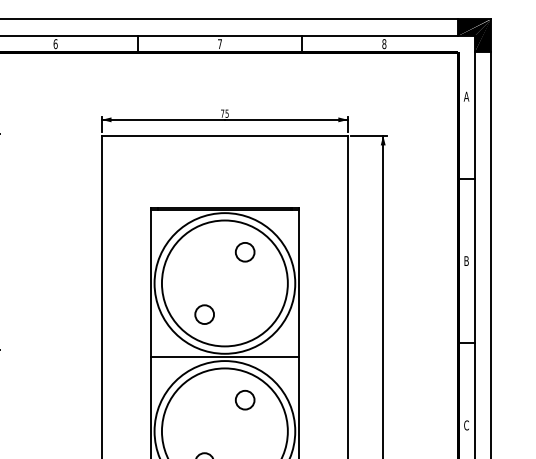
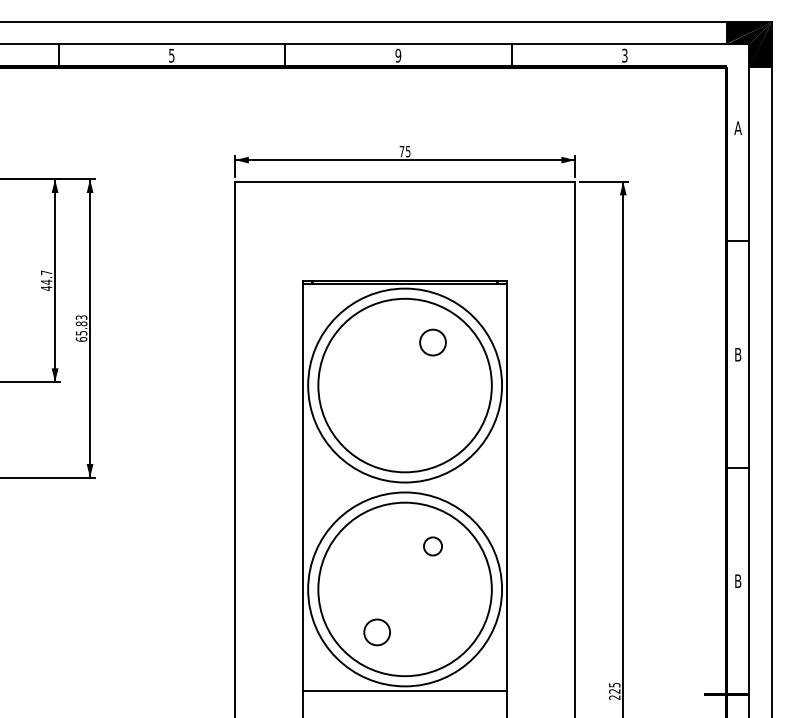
text: (55, 43) -> (171, 55), 6 -> 5
text: (220, 43) -> (398, 55), 7 -> 9
text: (384, 43) -> (624, 55), 8 -> 3
circle: (204, 314) -> (376, 428), removed
line: (225, 357) -> (405, 487), removed
circle: (244, 400) -> (432, 546), size x0.7
text: (466, 425) -> (737, 581), C -> B

